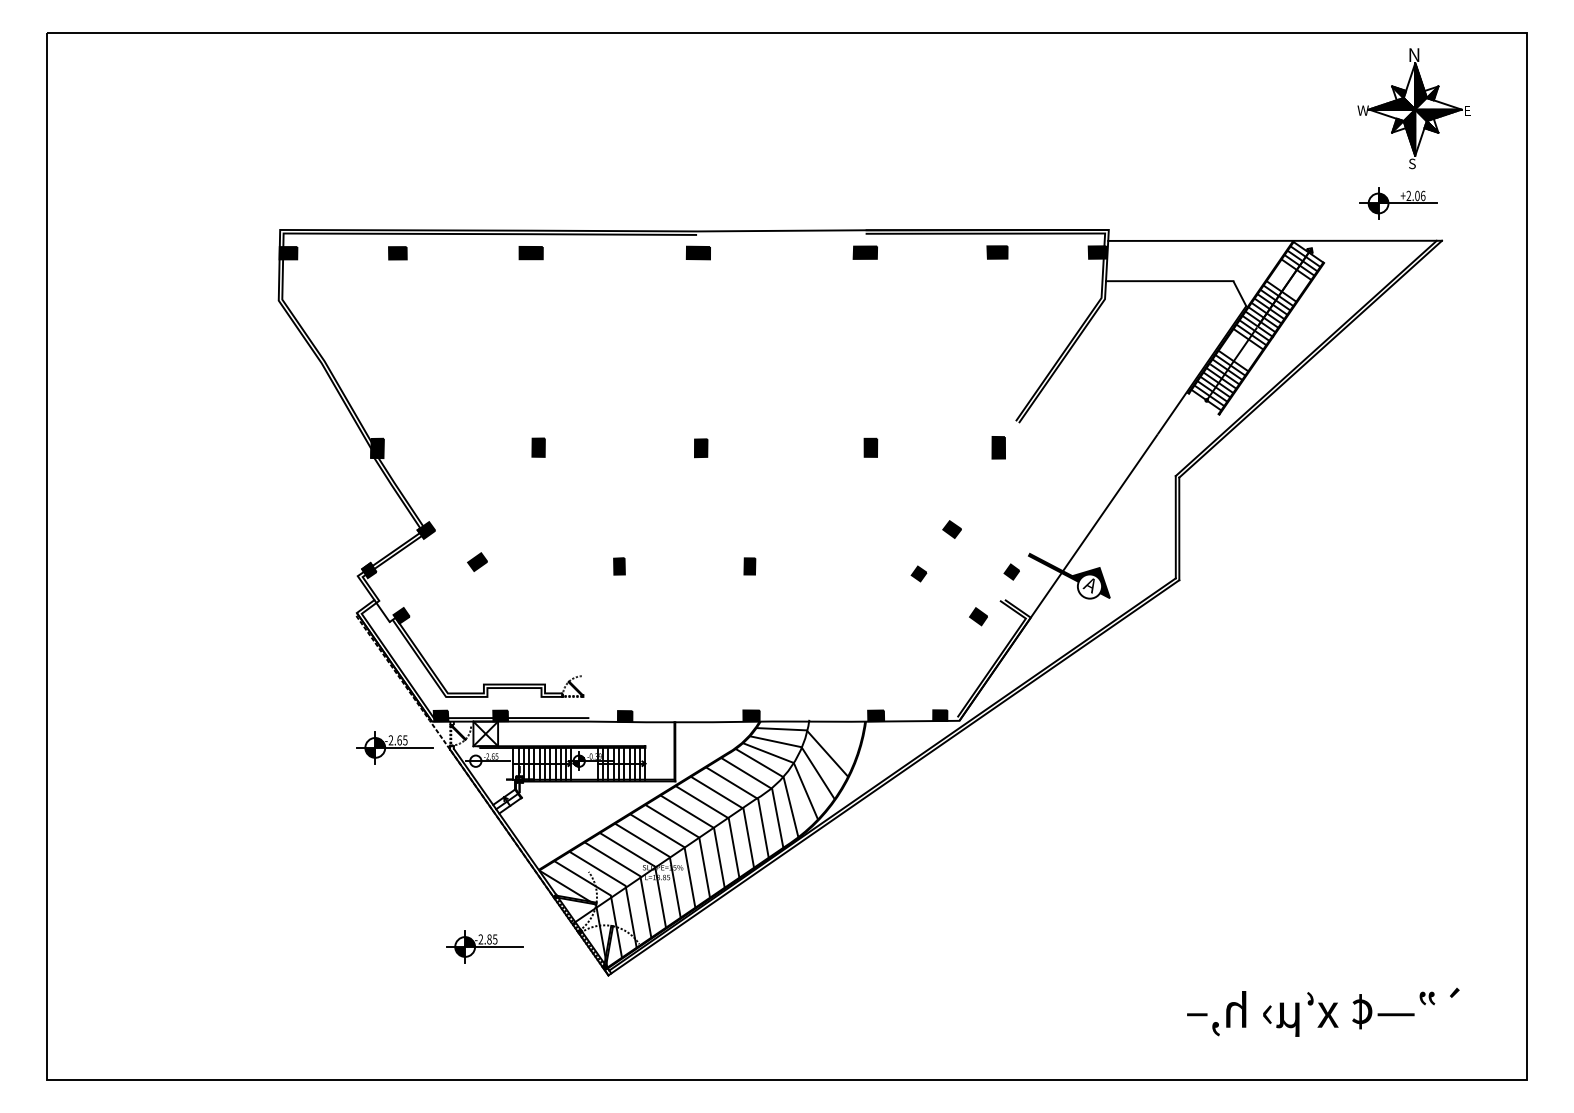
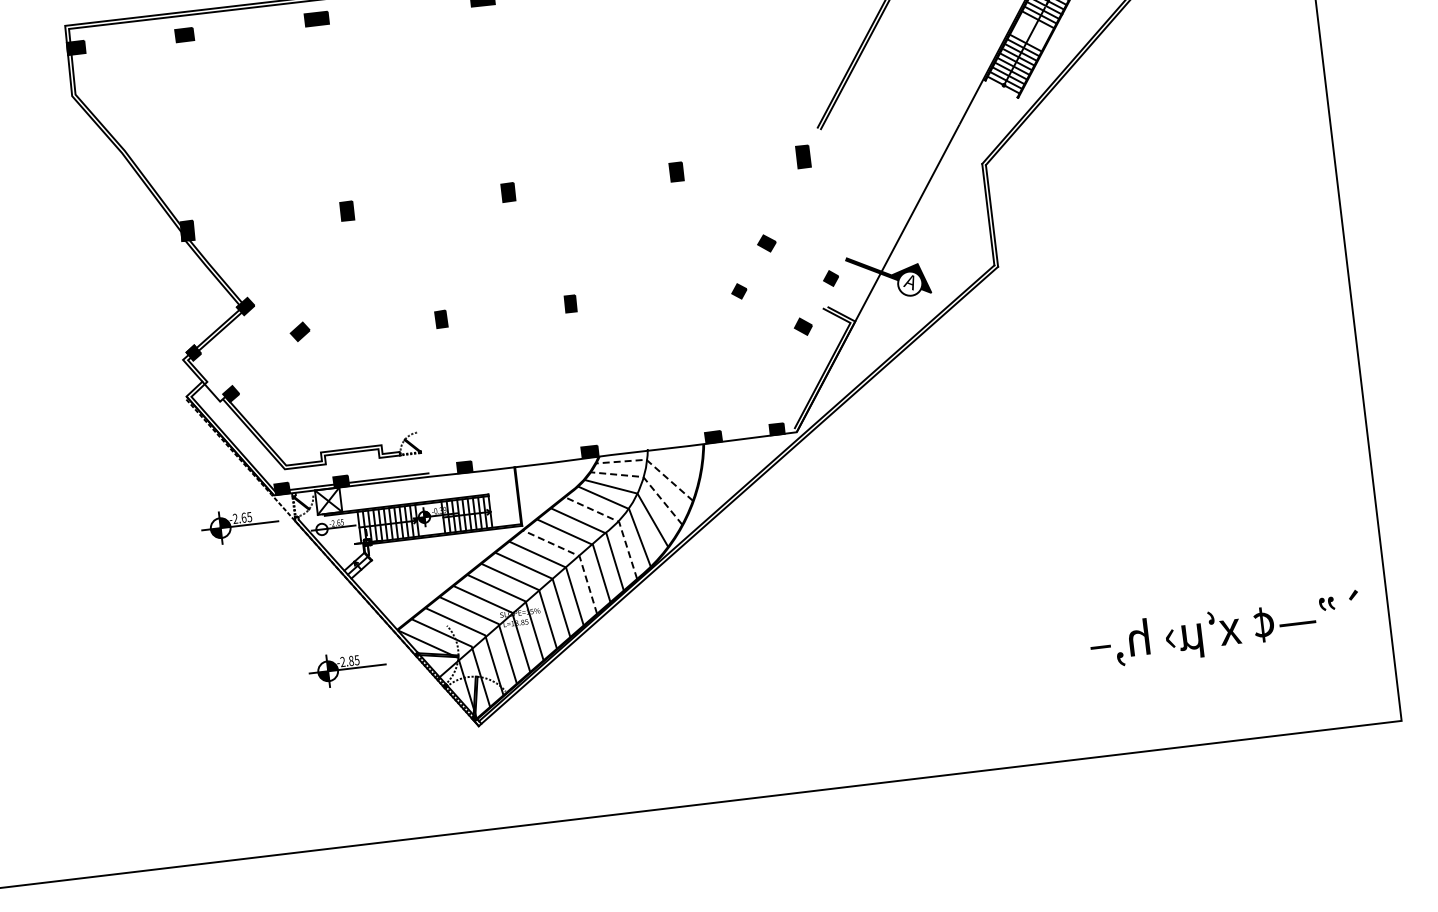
line: (809, 734) -> (649, 463), solid -> dashed
line: (803, 750) -> (645, 480), solid -> dashed
line: (772, 788) -> (619, 521), solid -> dashed
line: (728, 818) -> (579, 556), solid -> dashed
part: (484, 946) -> (347, 668), moved
text: (1323, 1011) -> (1225, 629), moved

